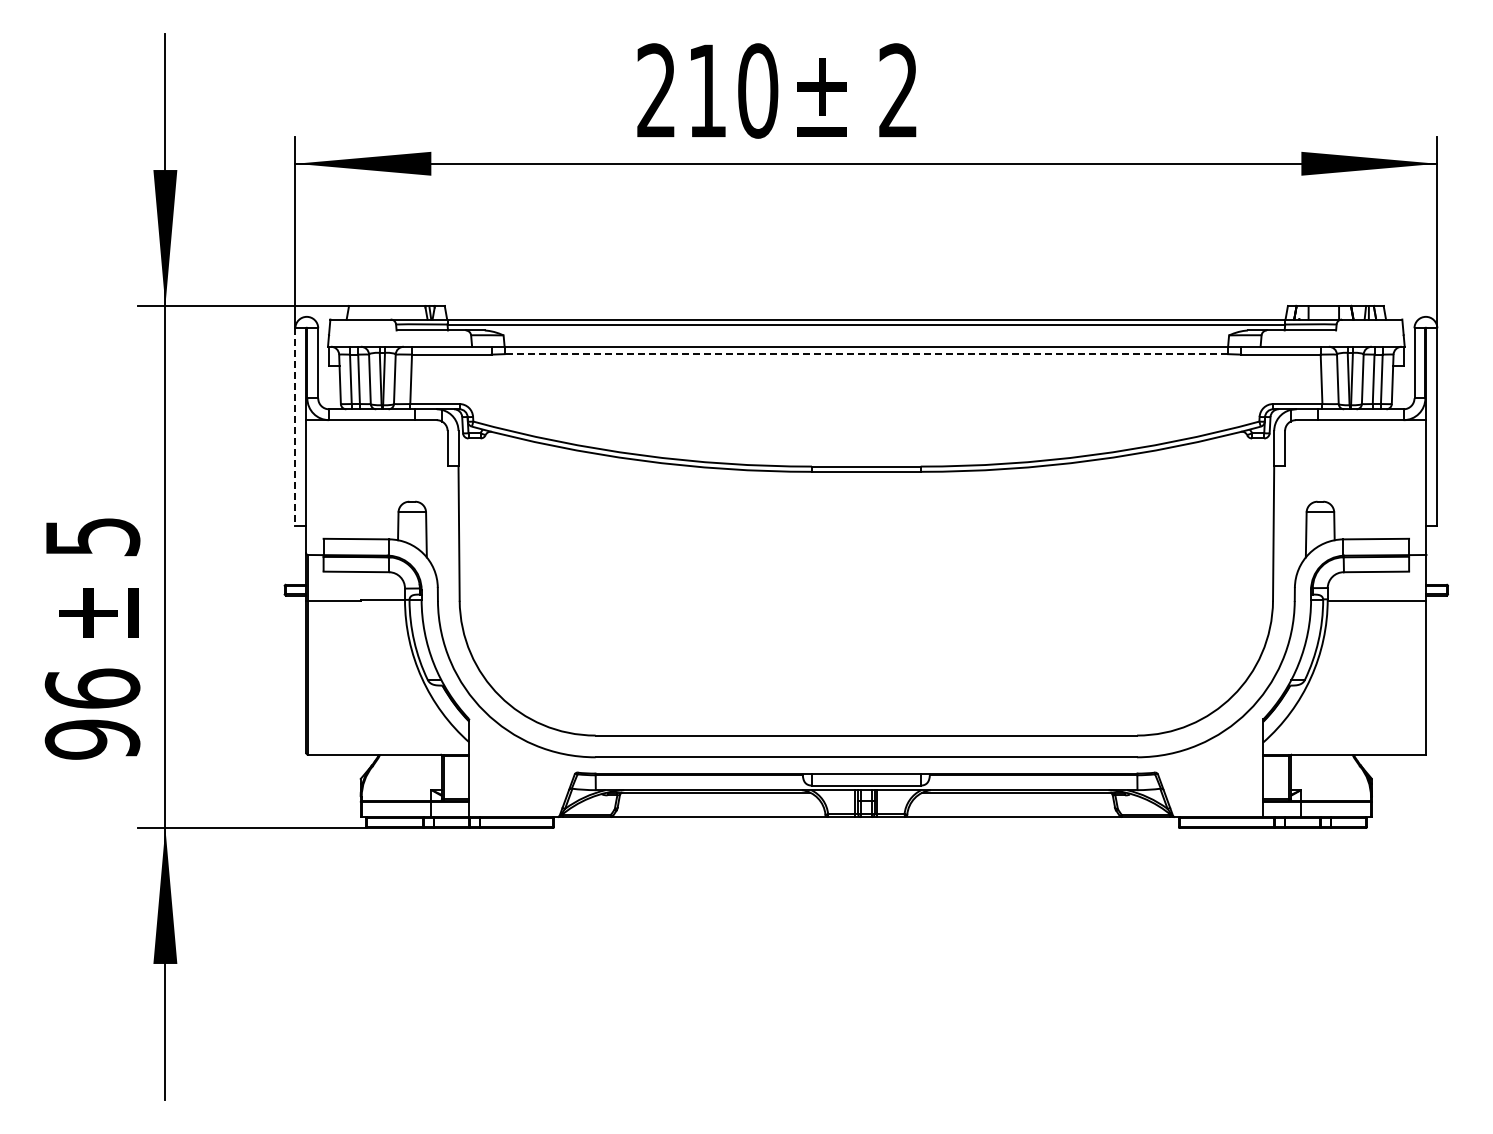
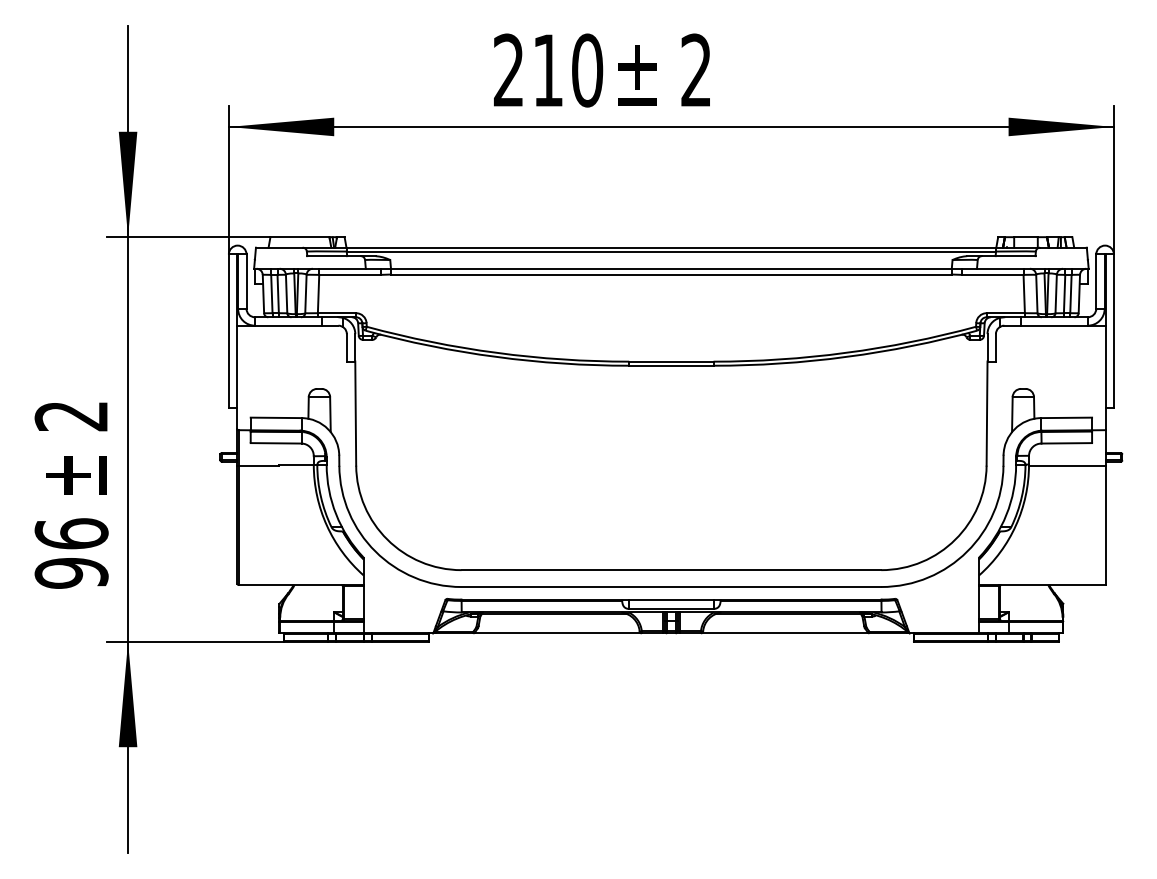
line: (866, 354) -> (671, 274), dashed -> solid
line: (295, 427) -> (228, 331), dashed -> solid
text: (92, 537) -> (71, 416), 5 -> 2

